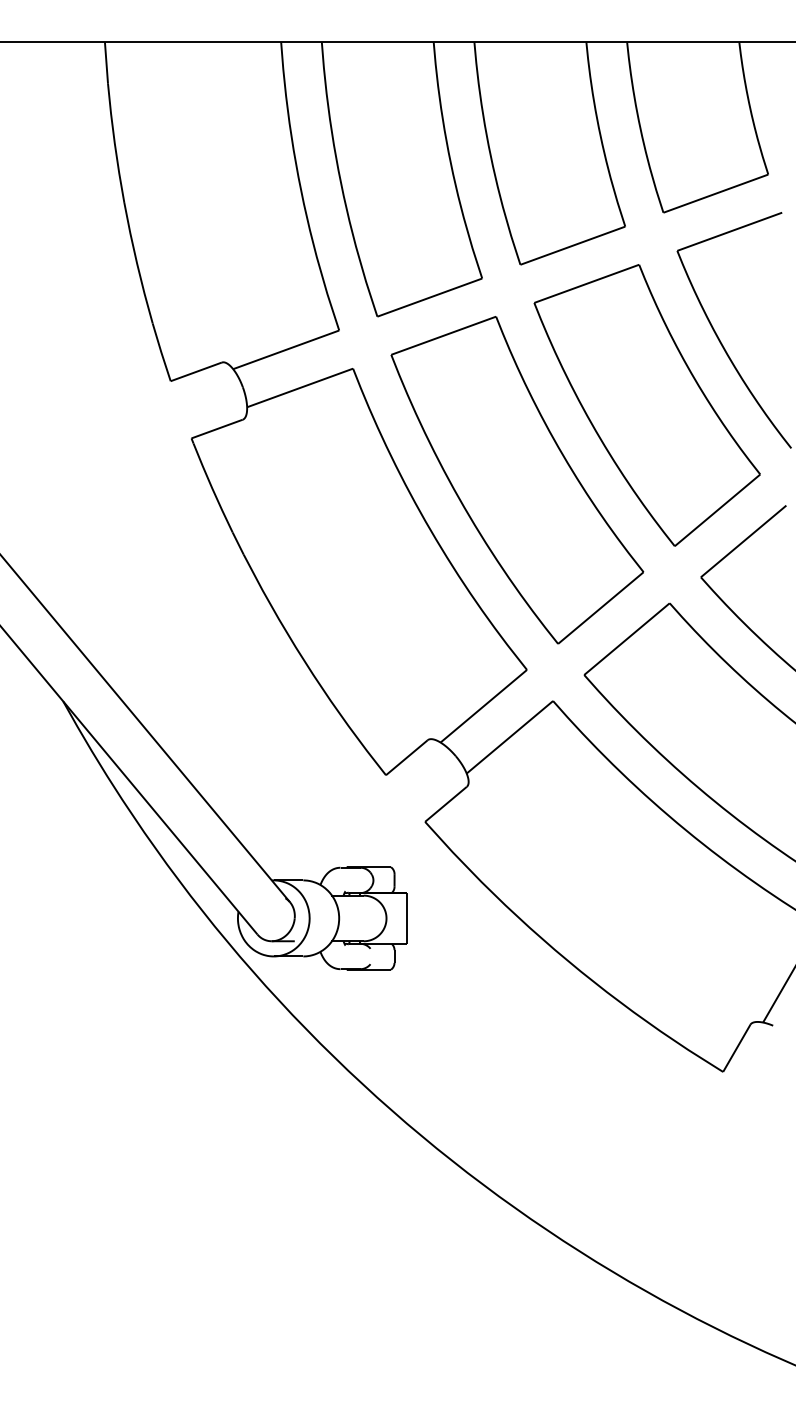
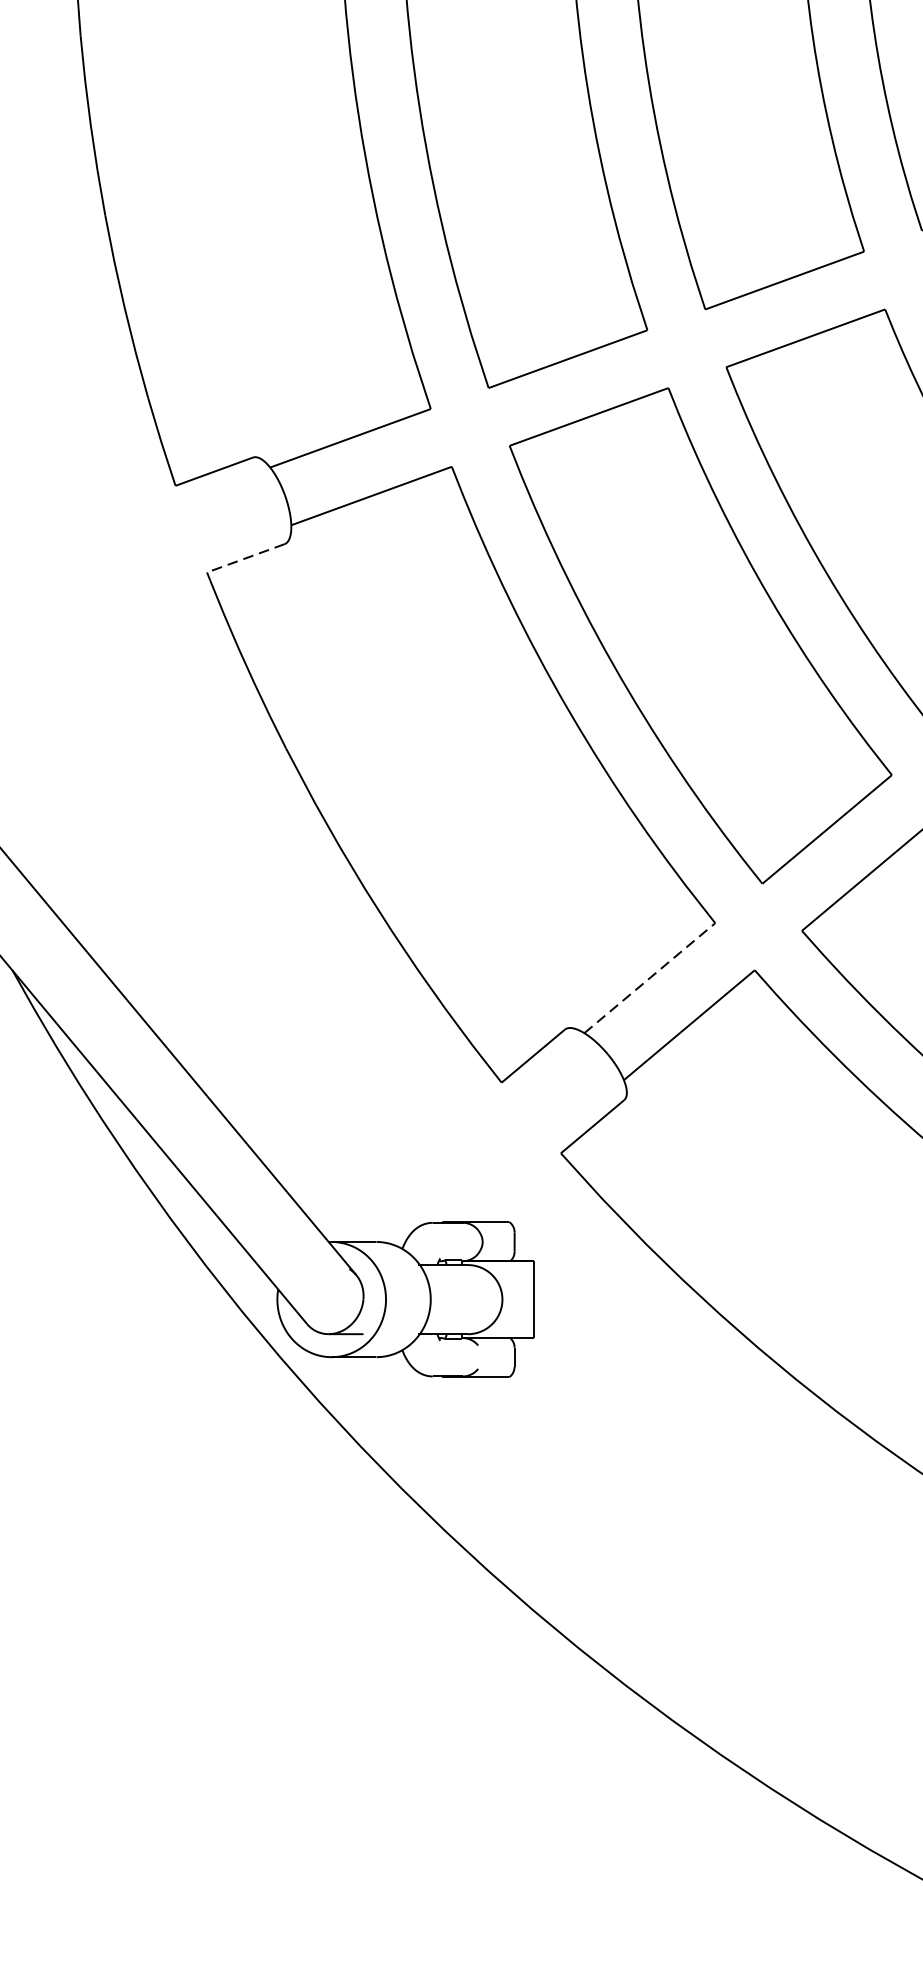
line: (216, 429) -> (244, 558), solid -> dashed
line: (484, 705) -> (650, 977), solid -> dashed

